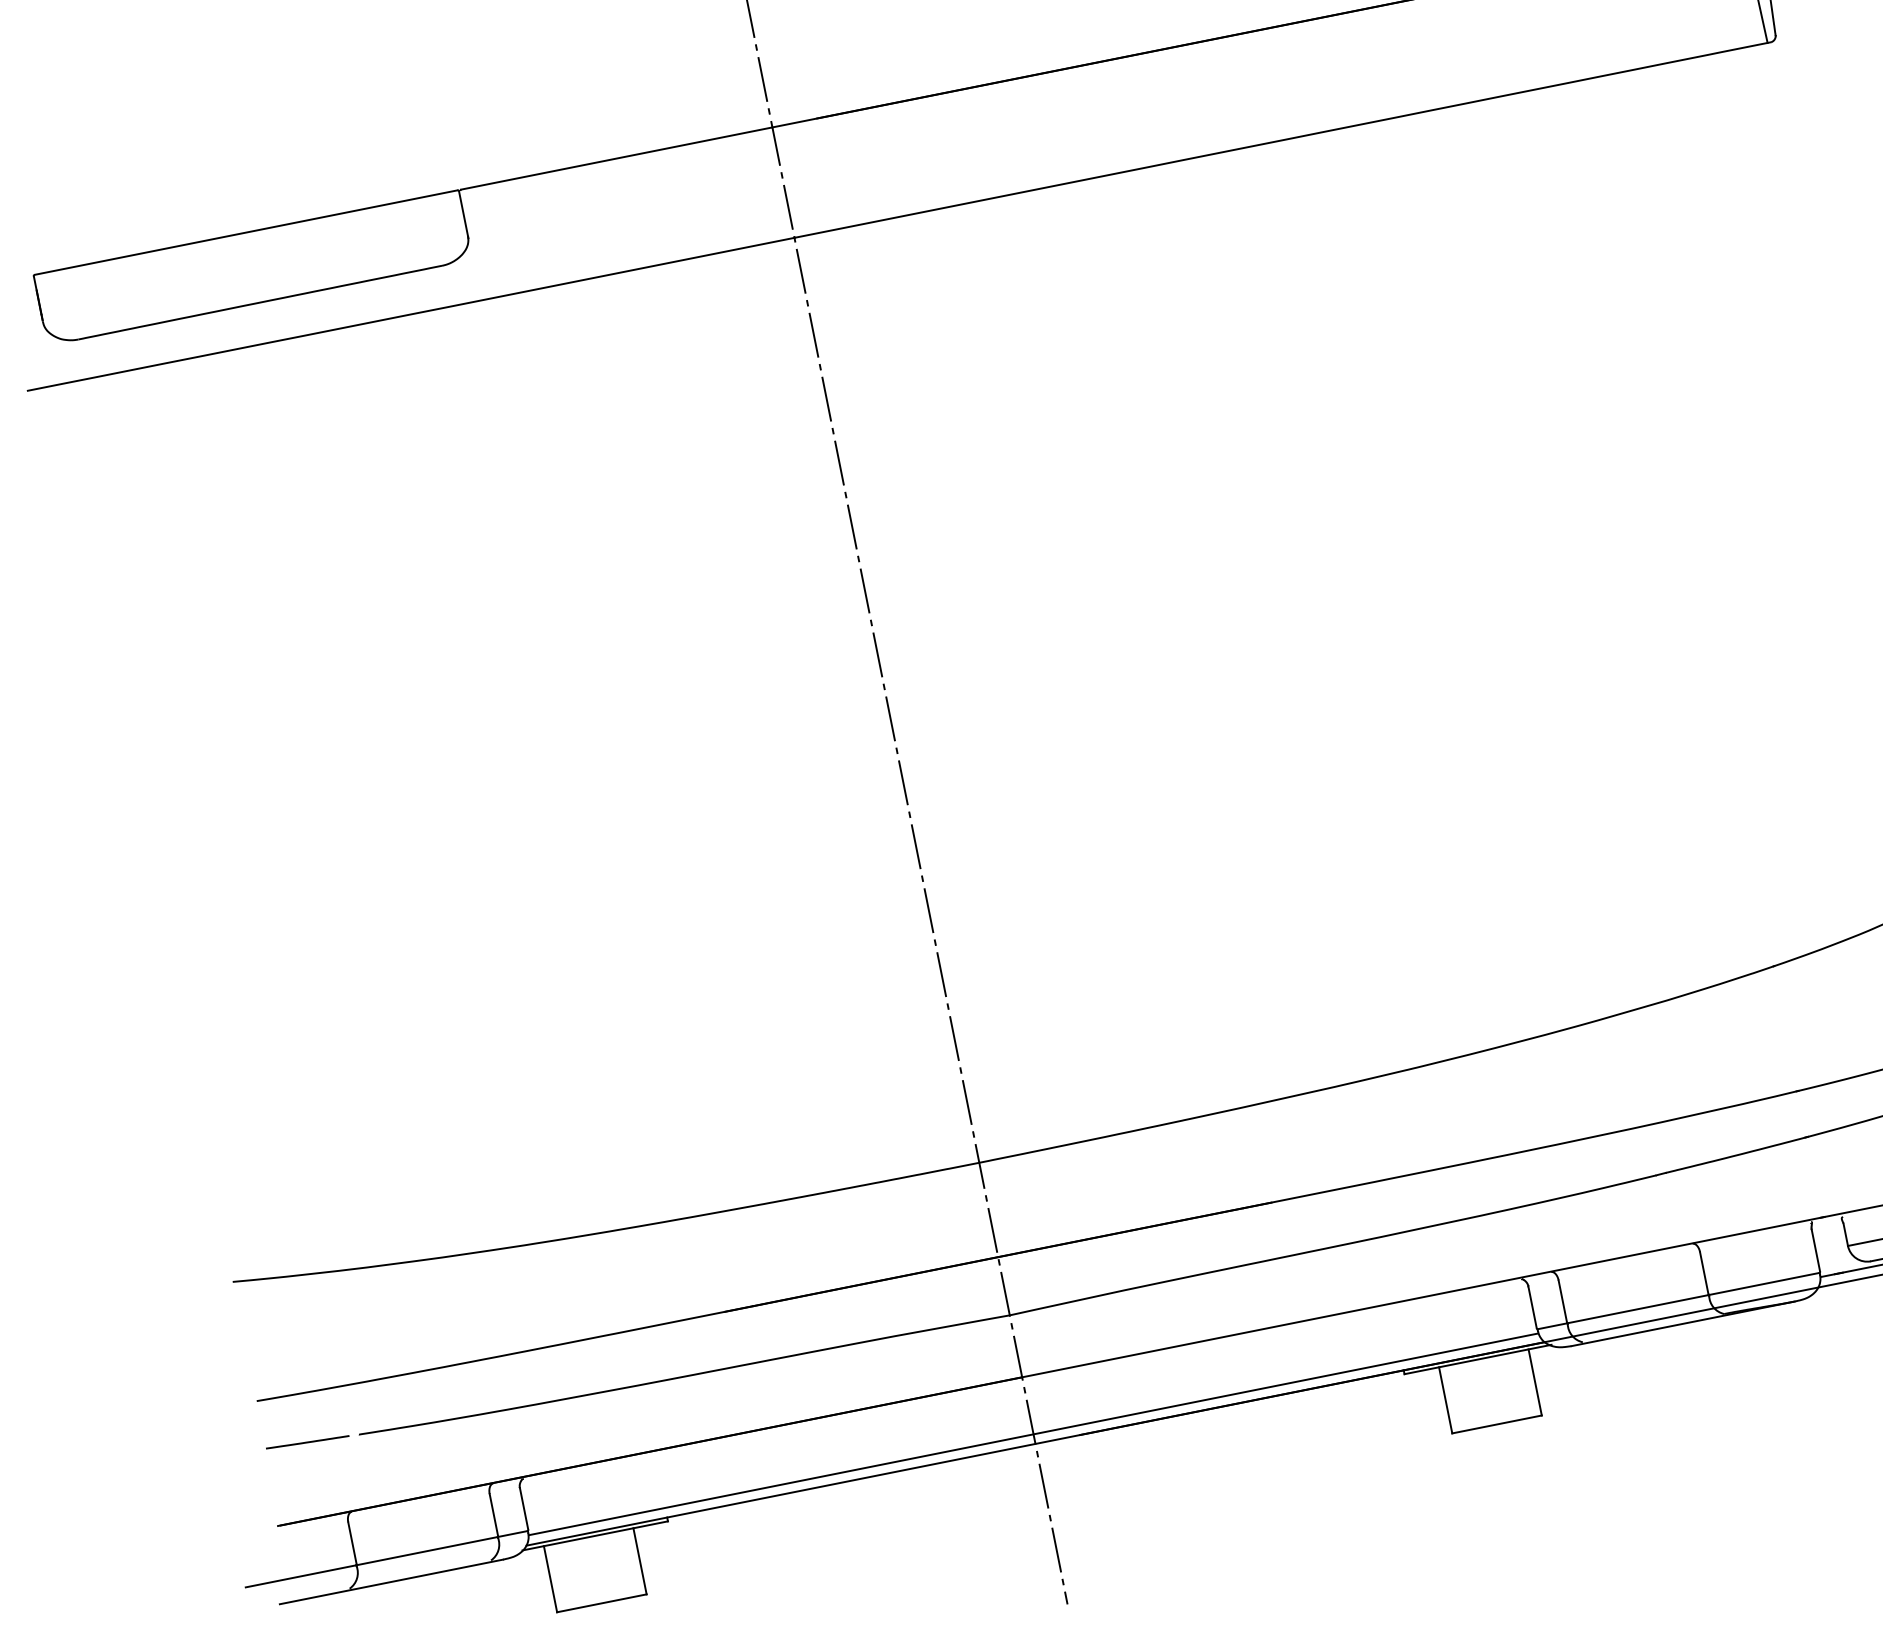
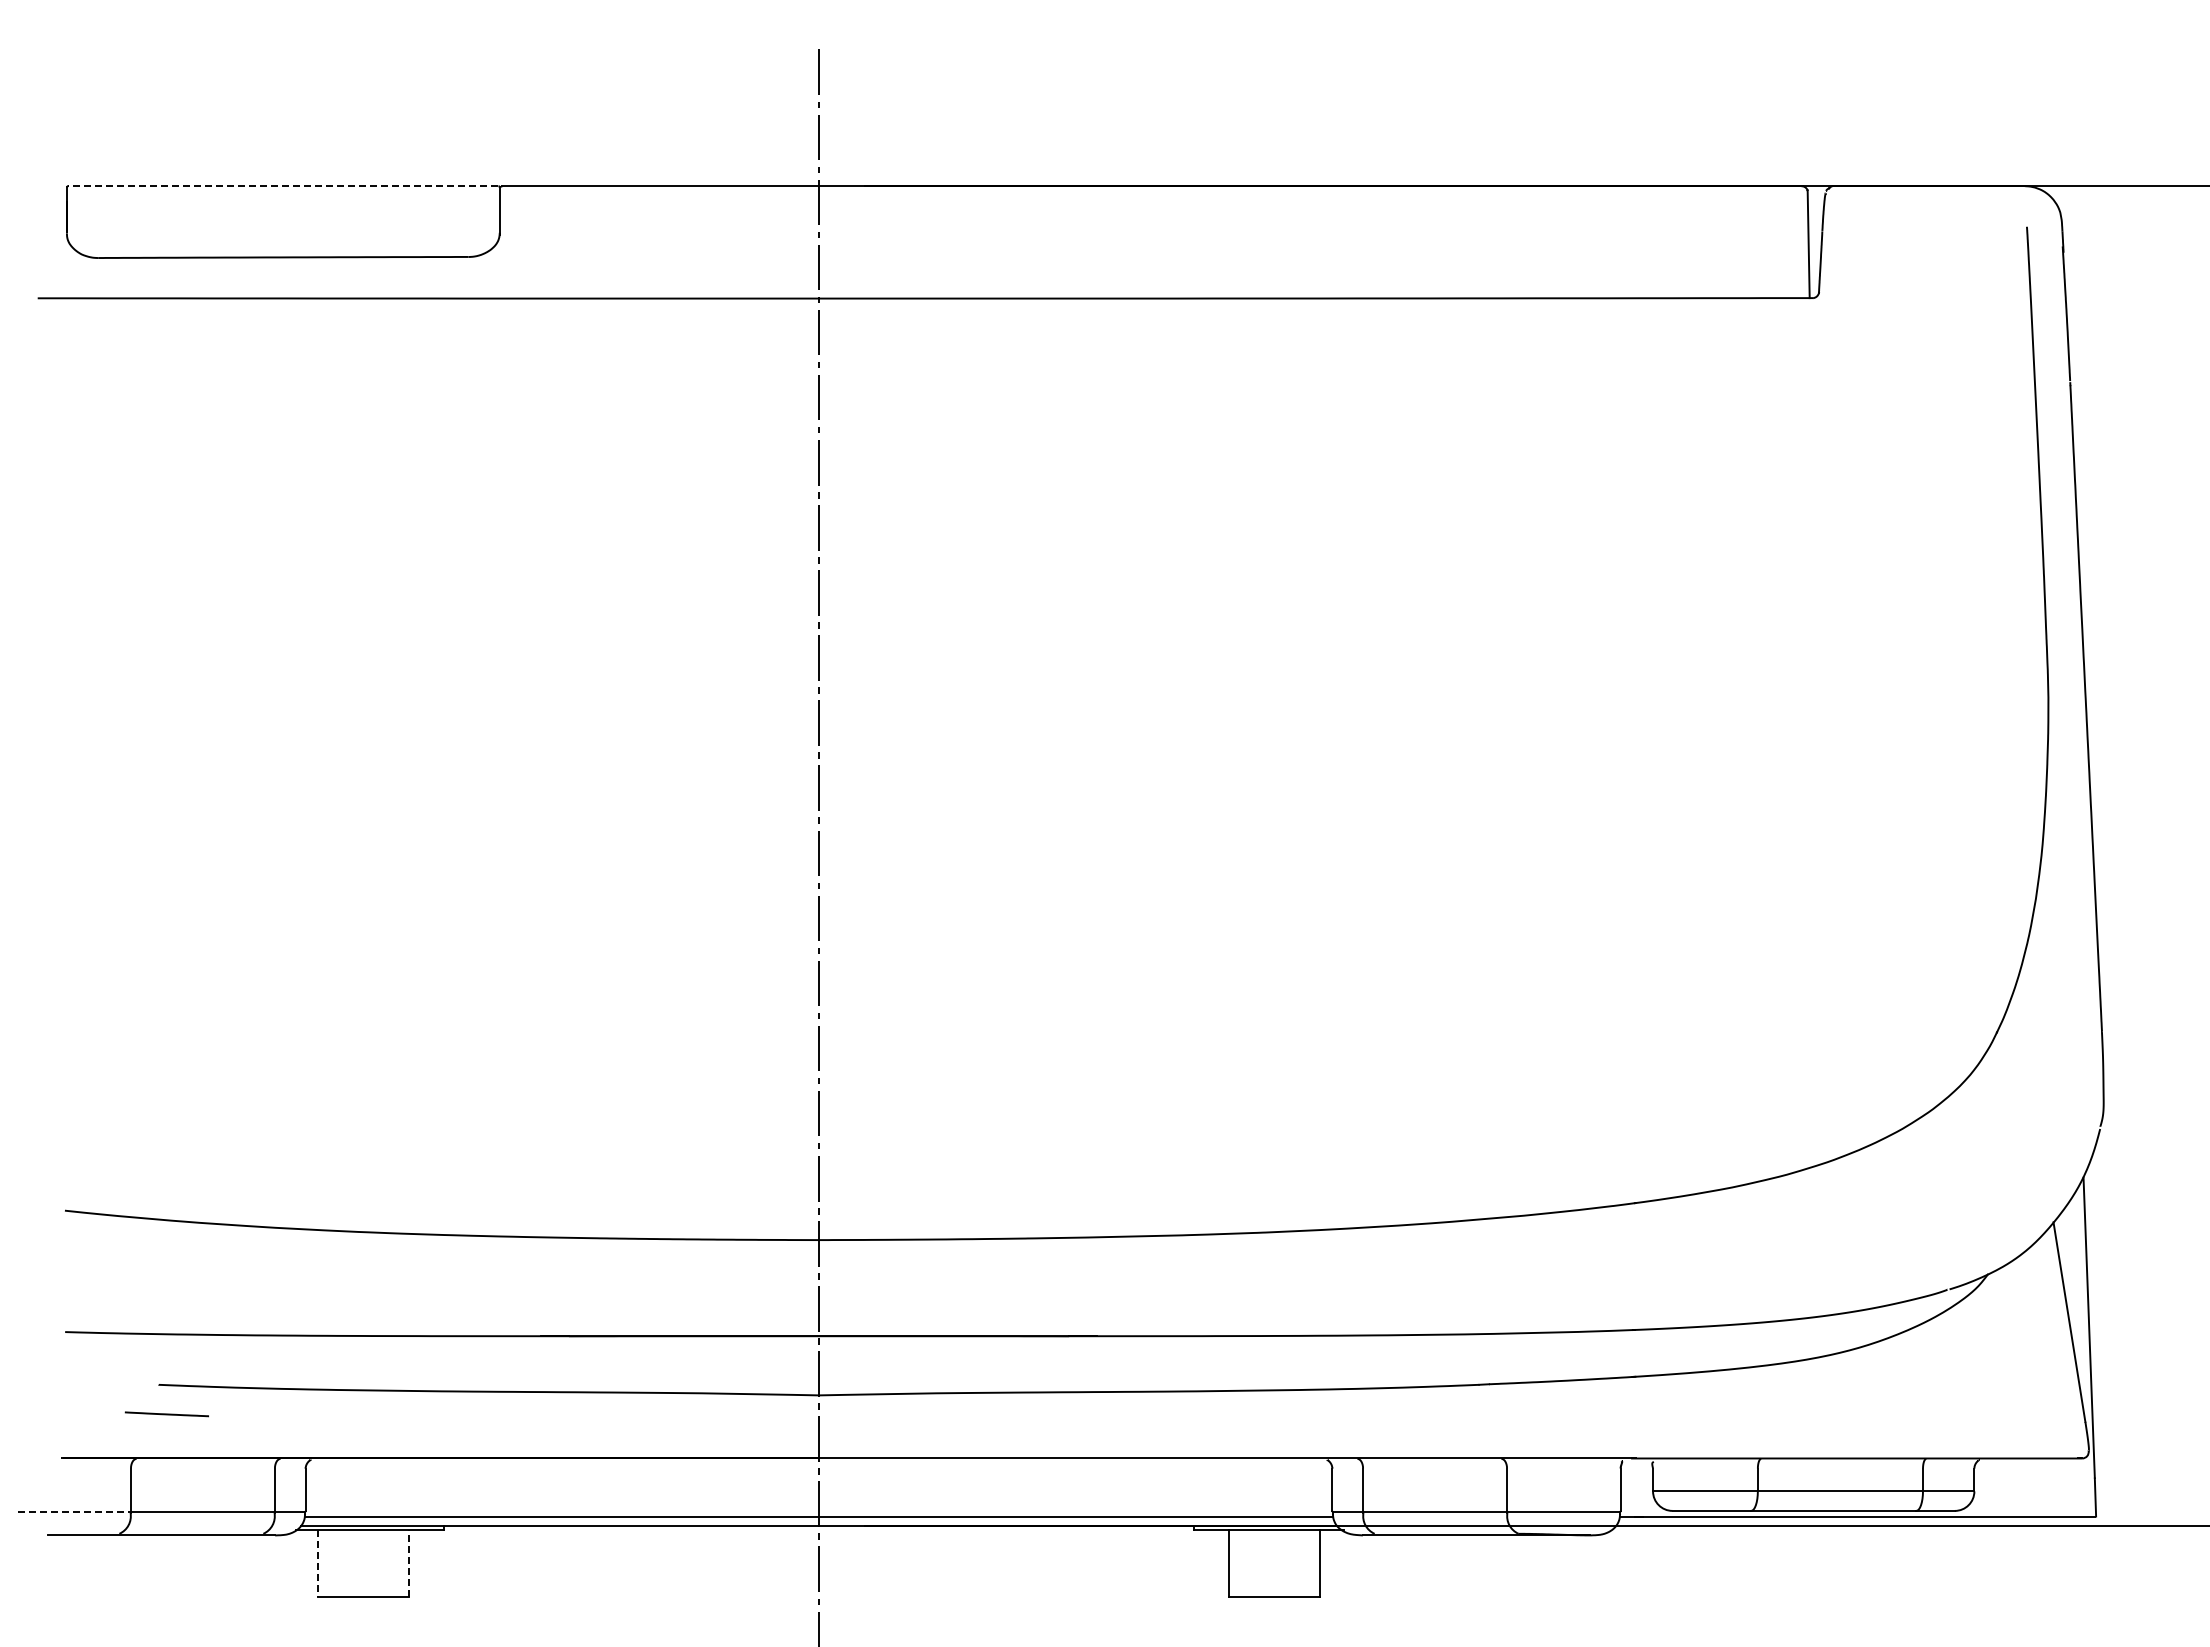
line: (245, 233) -> (282, 186), solid -> dashed
line: (307, 1442) -> (166, 1414), moved
line: (639, 1561) -> (408, 1563), solid -> dashed
line: (301, 1576) -> (74, 1512), solid -> dashed
line: (550, 1578) -> (317, 1563), solid -> dashed

